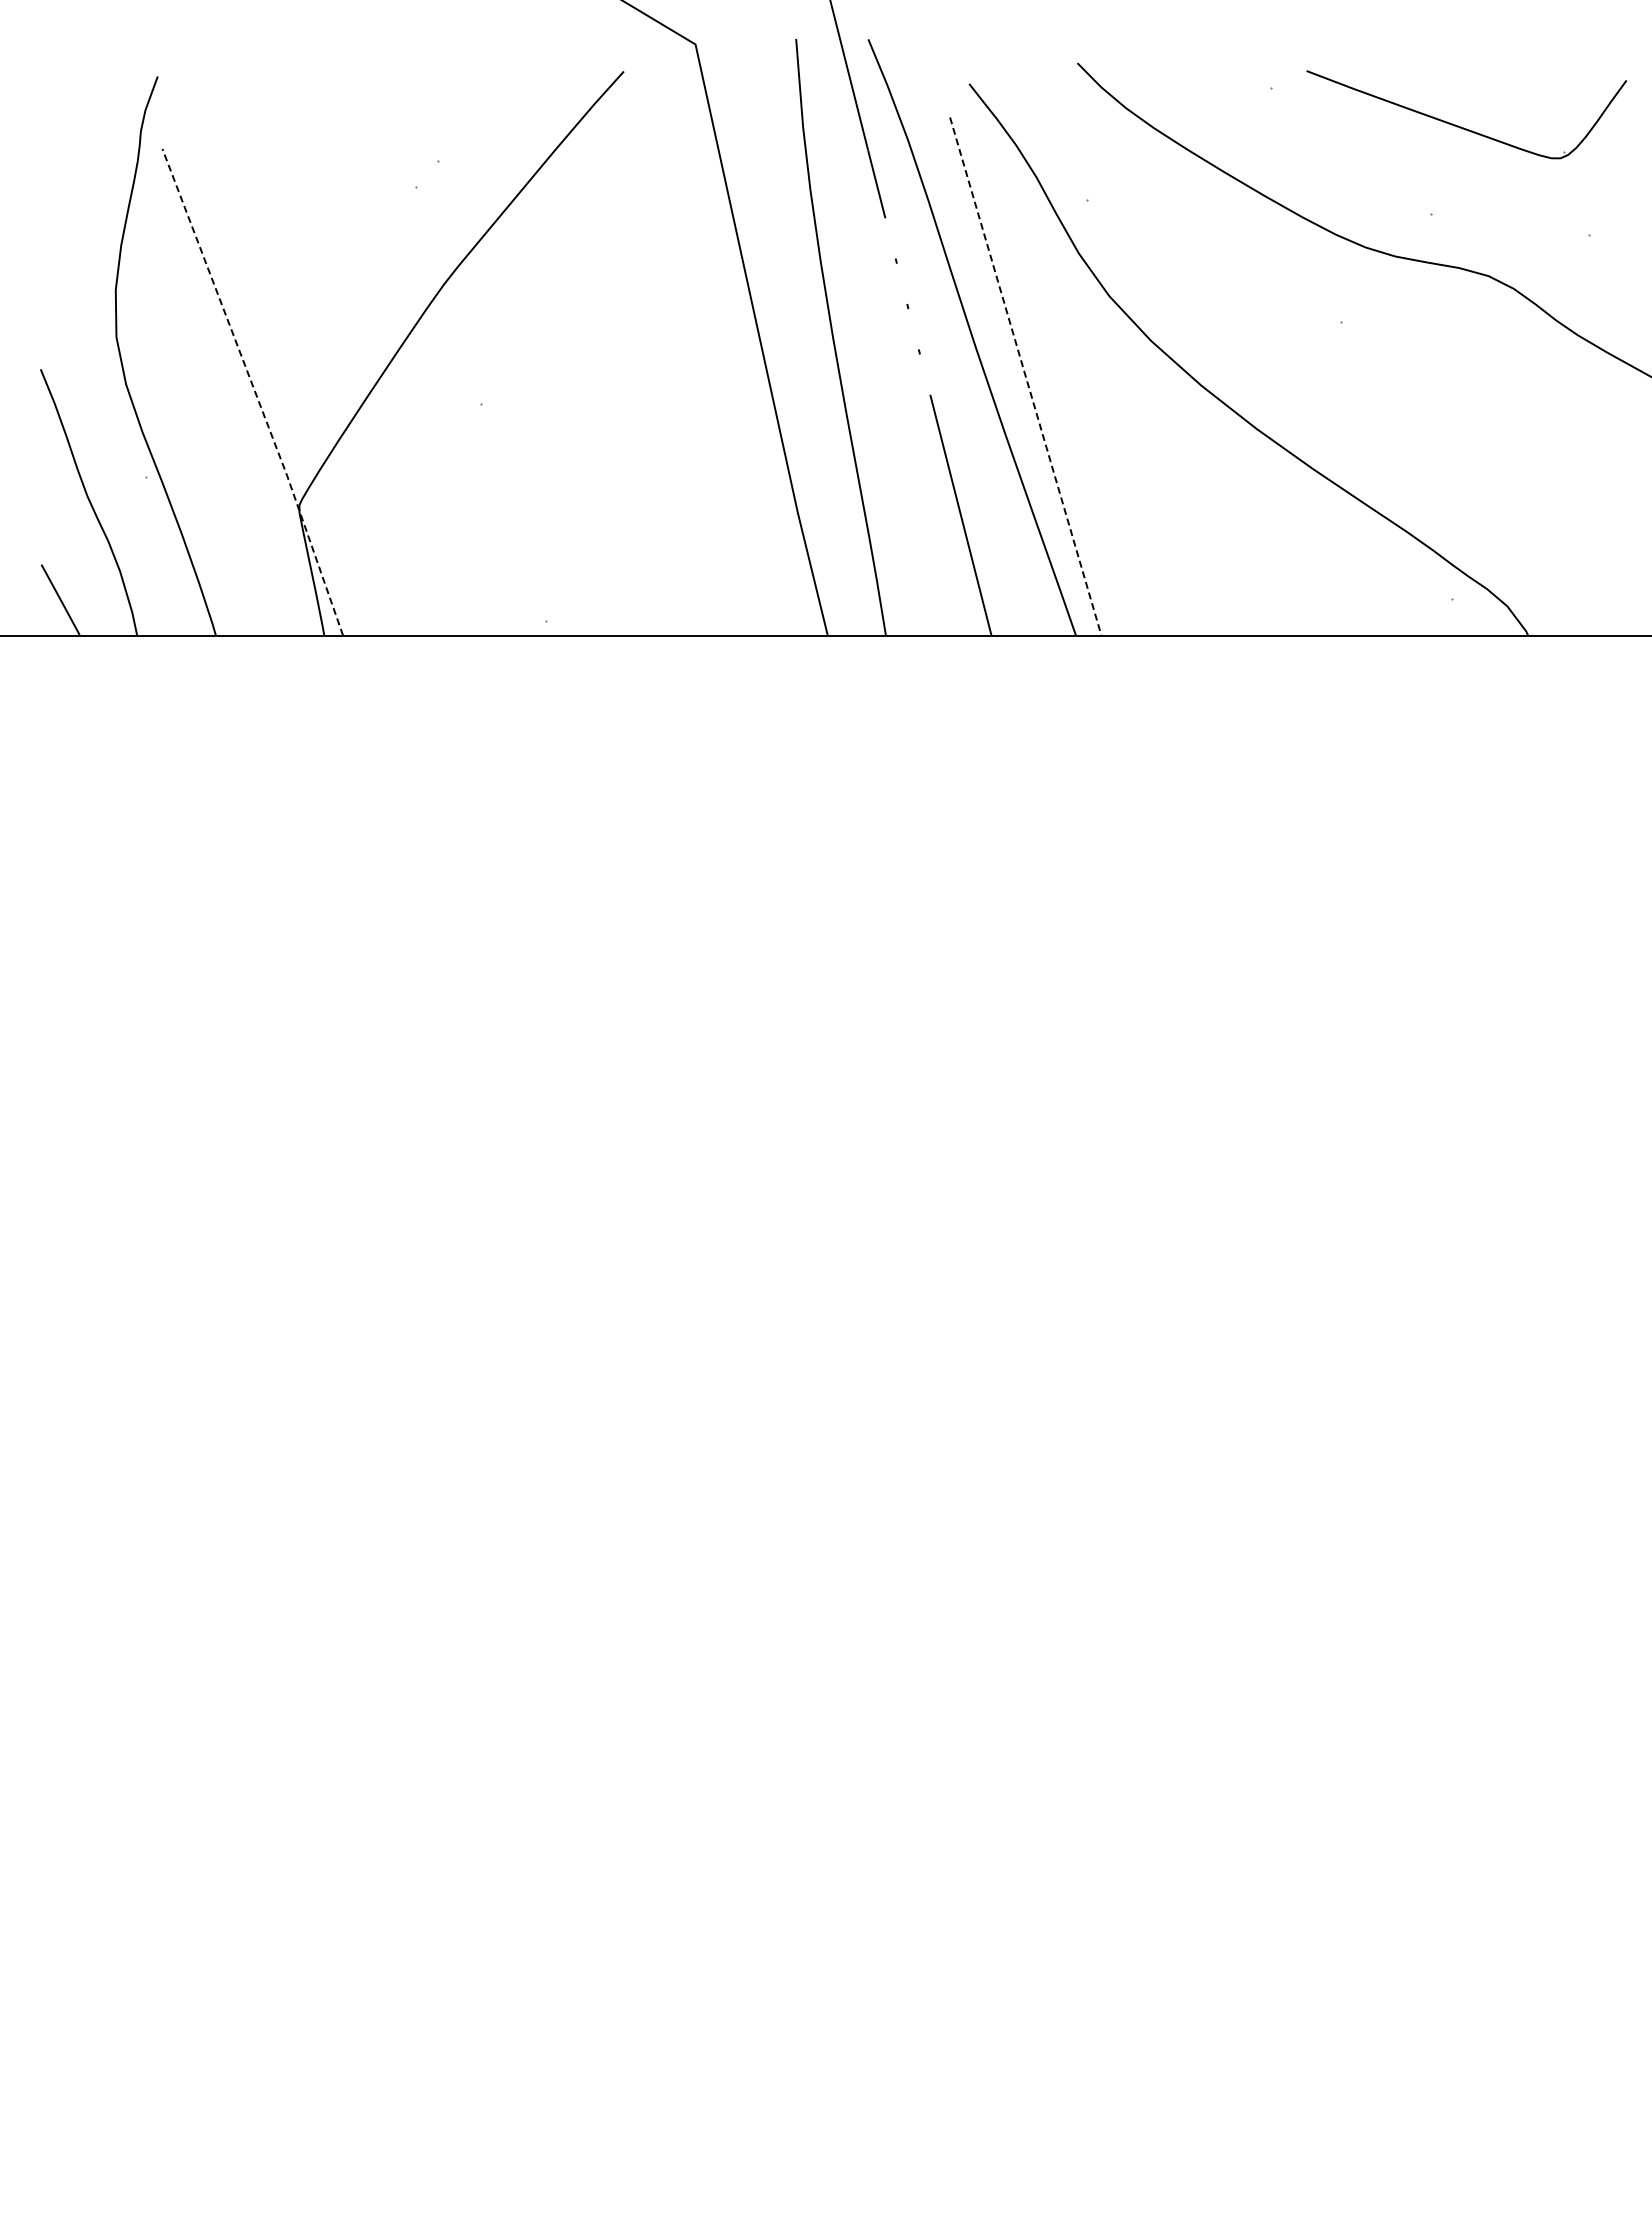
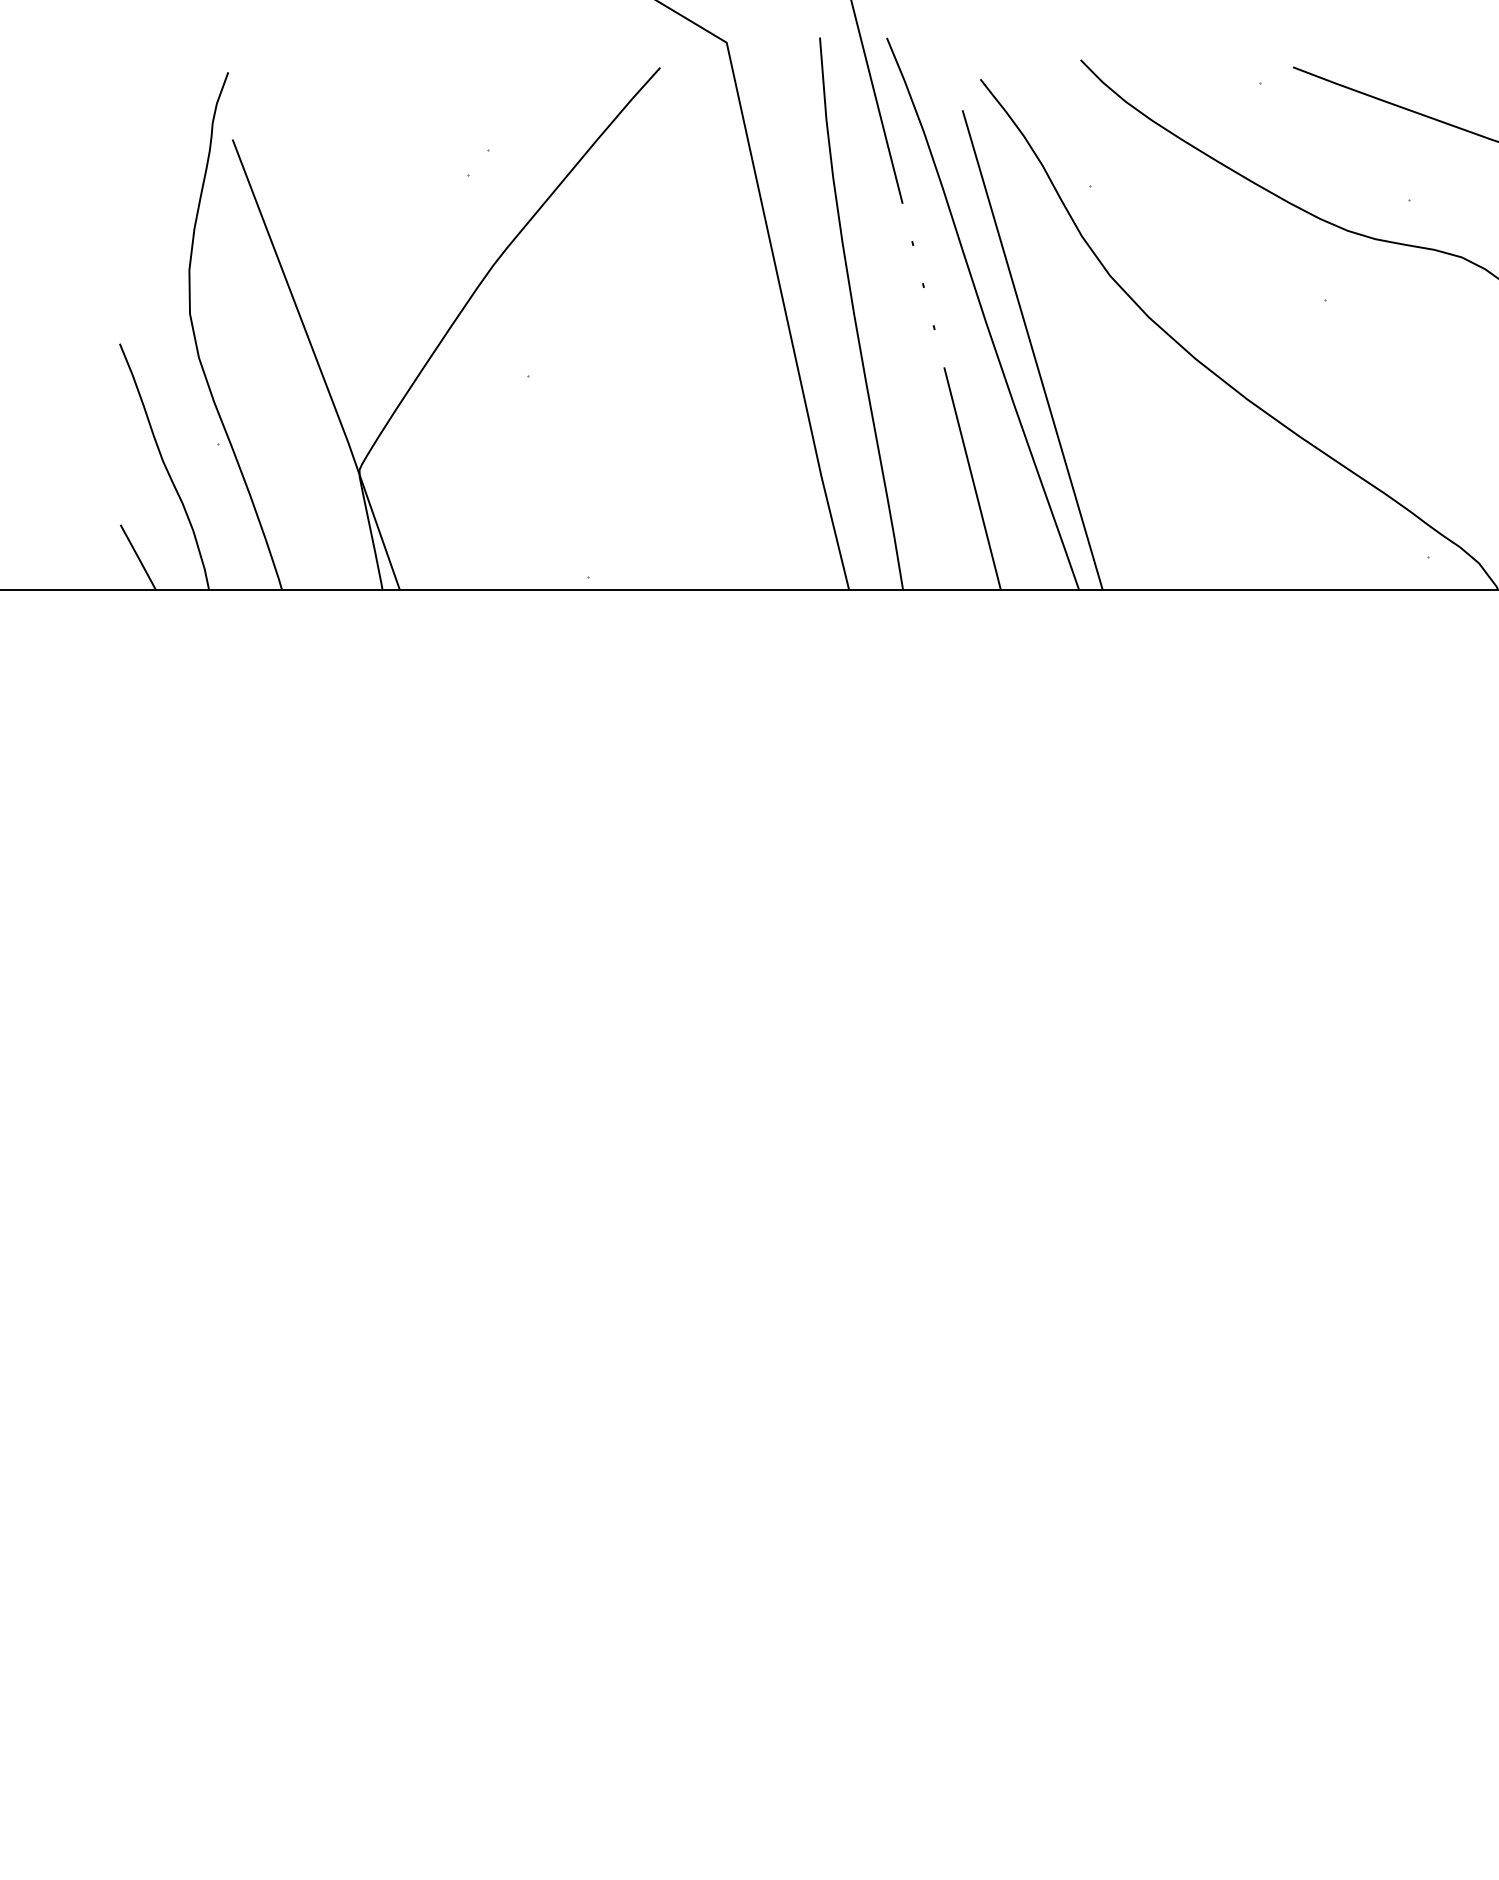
line: (1025, 376) -> (1032, 350), dashed -> solid
line: (255, 392) -> (318, 365), dashed -> solid

